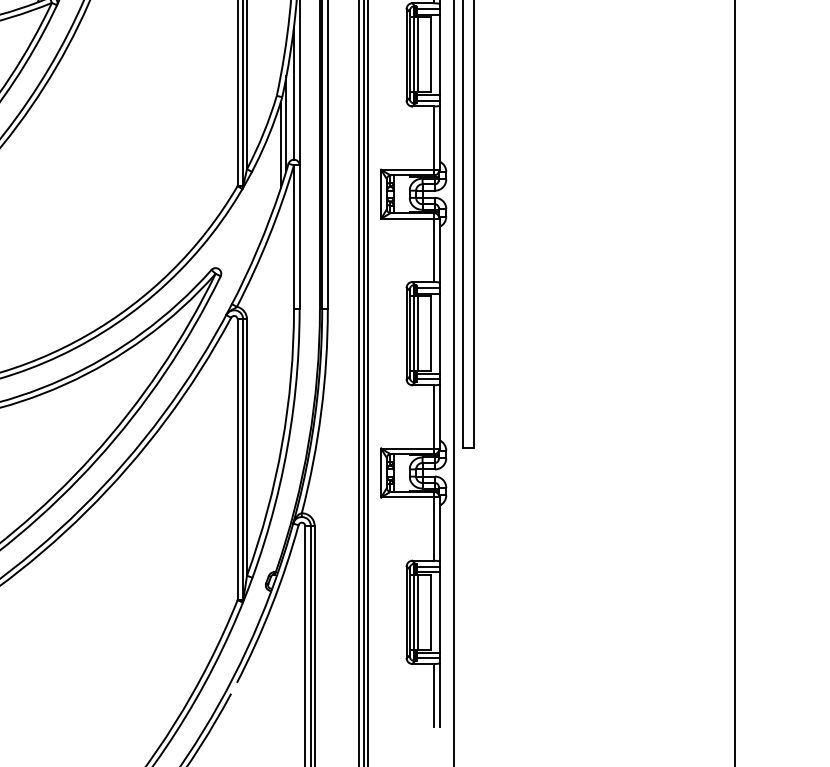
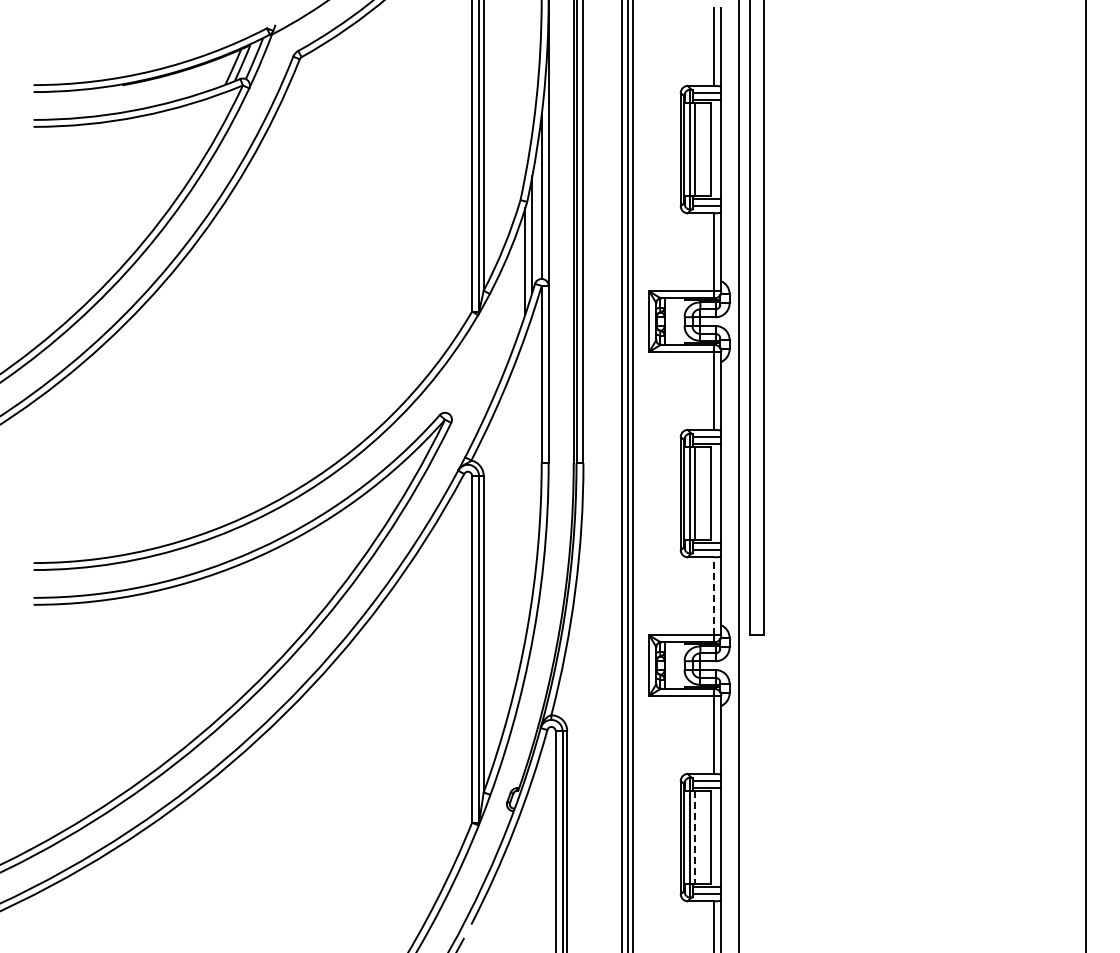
line: (434, 416) -> (714, 595), solid -> dashed
line: (417, 613) -> (694, 838), solid -> dashed

